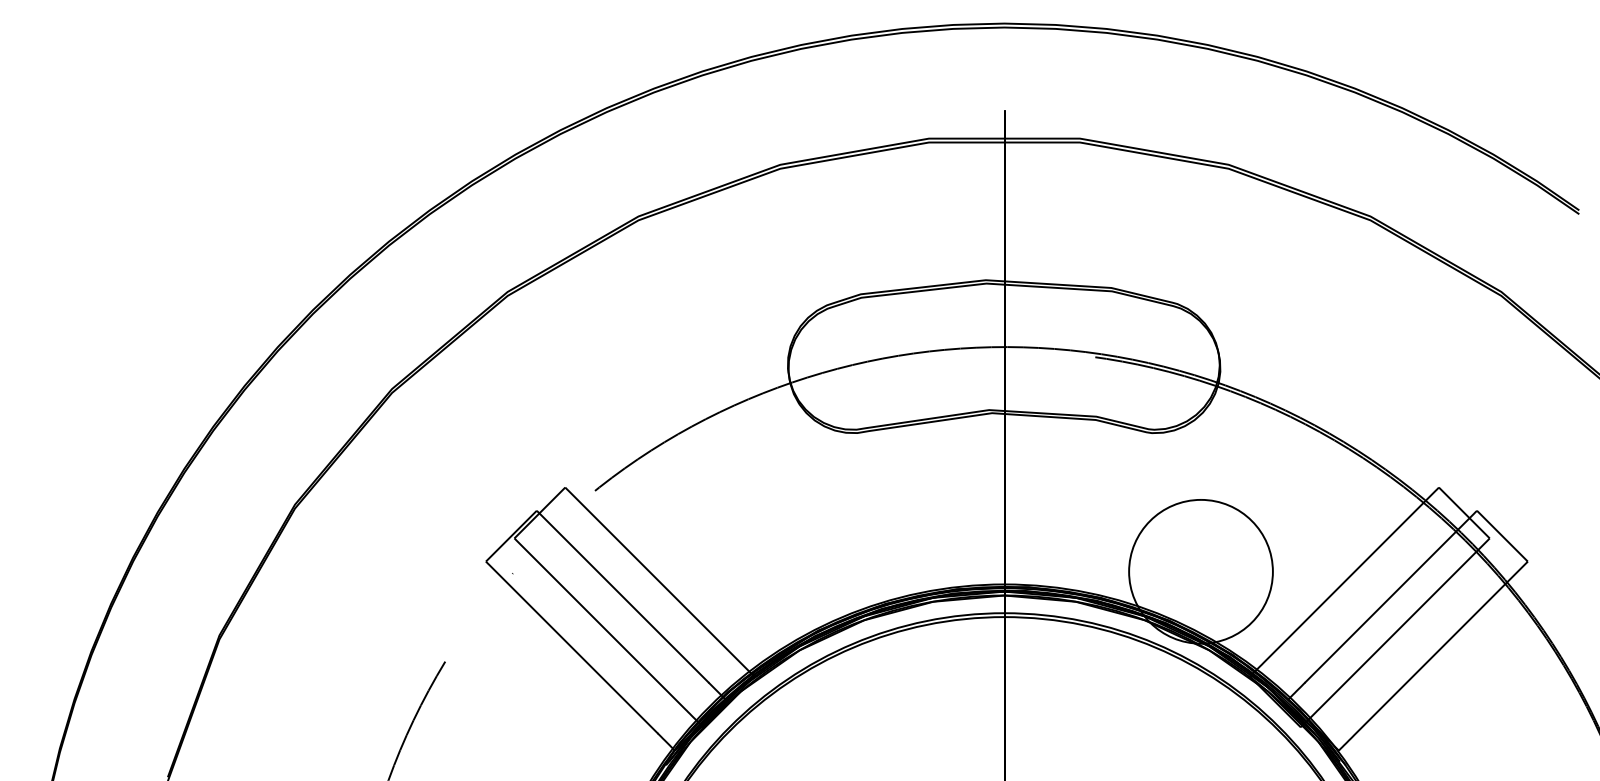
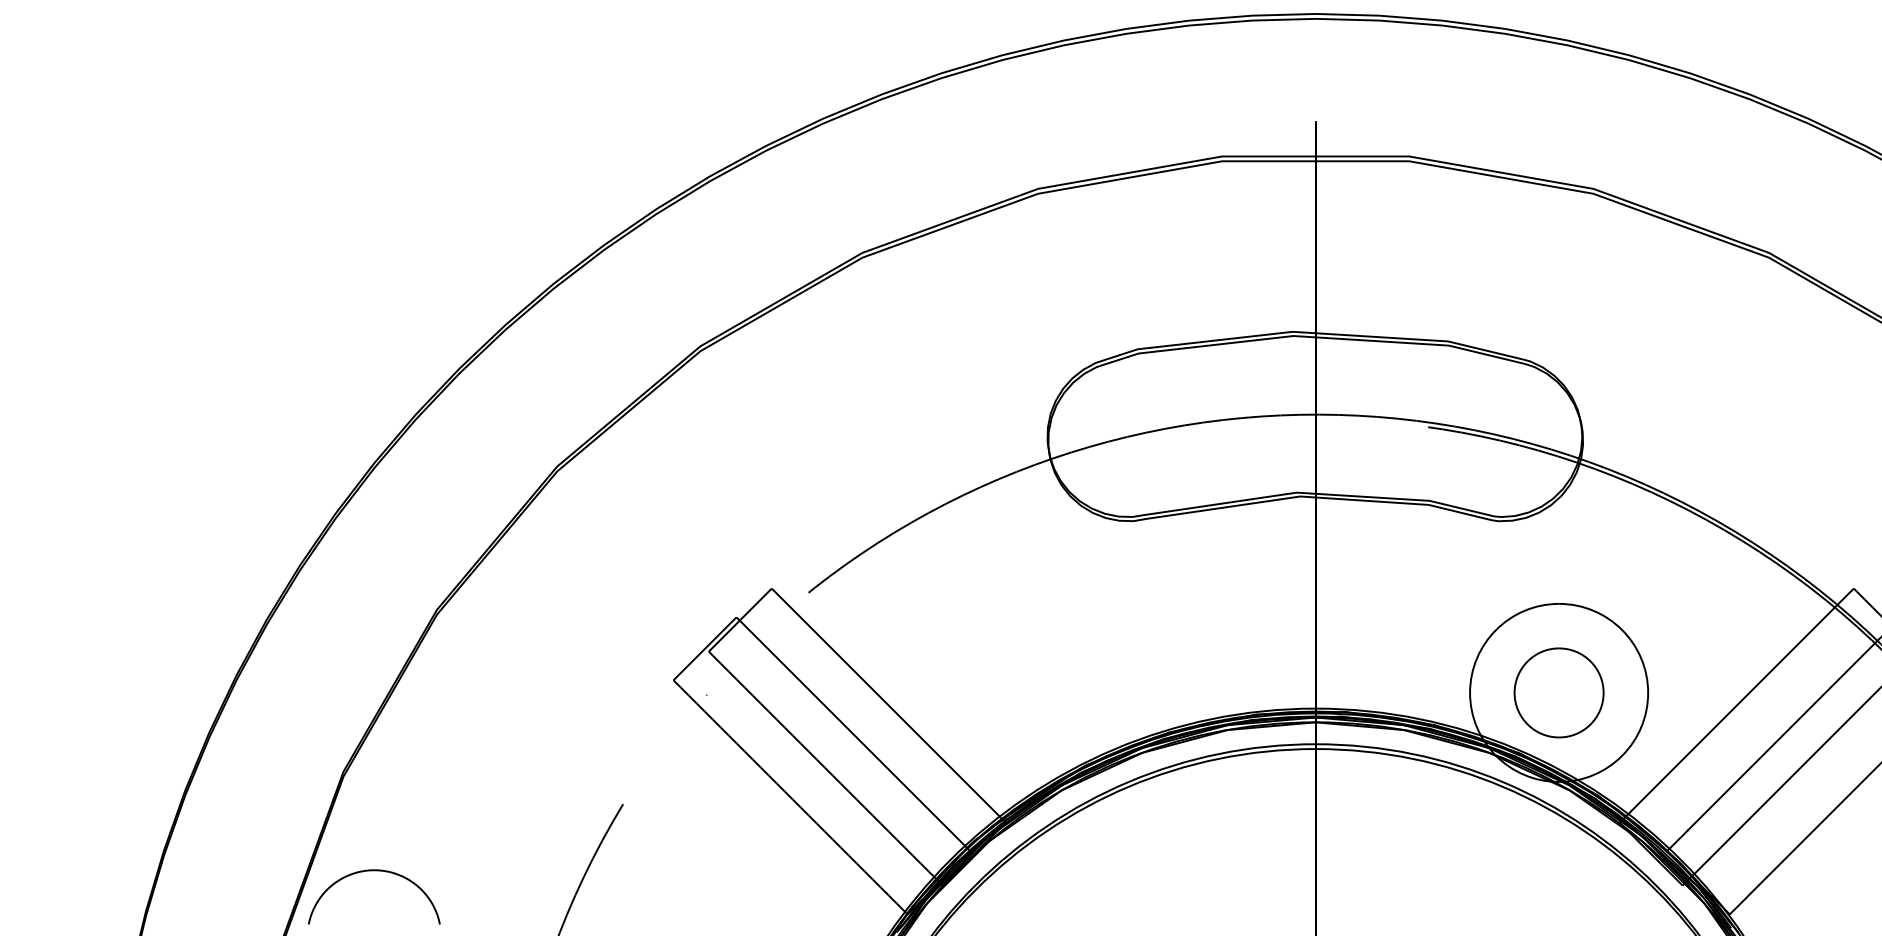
part: (1200, 571) -> (1558, 692), added
curve: (239, 716) -> (368, 872), added

